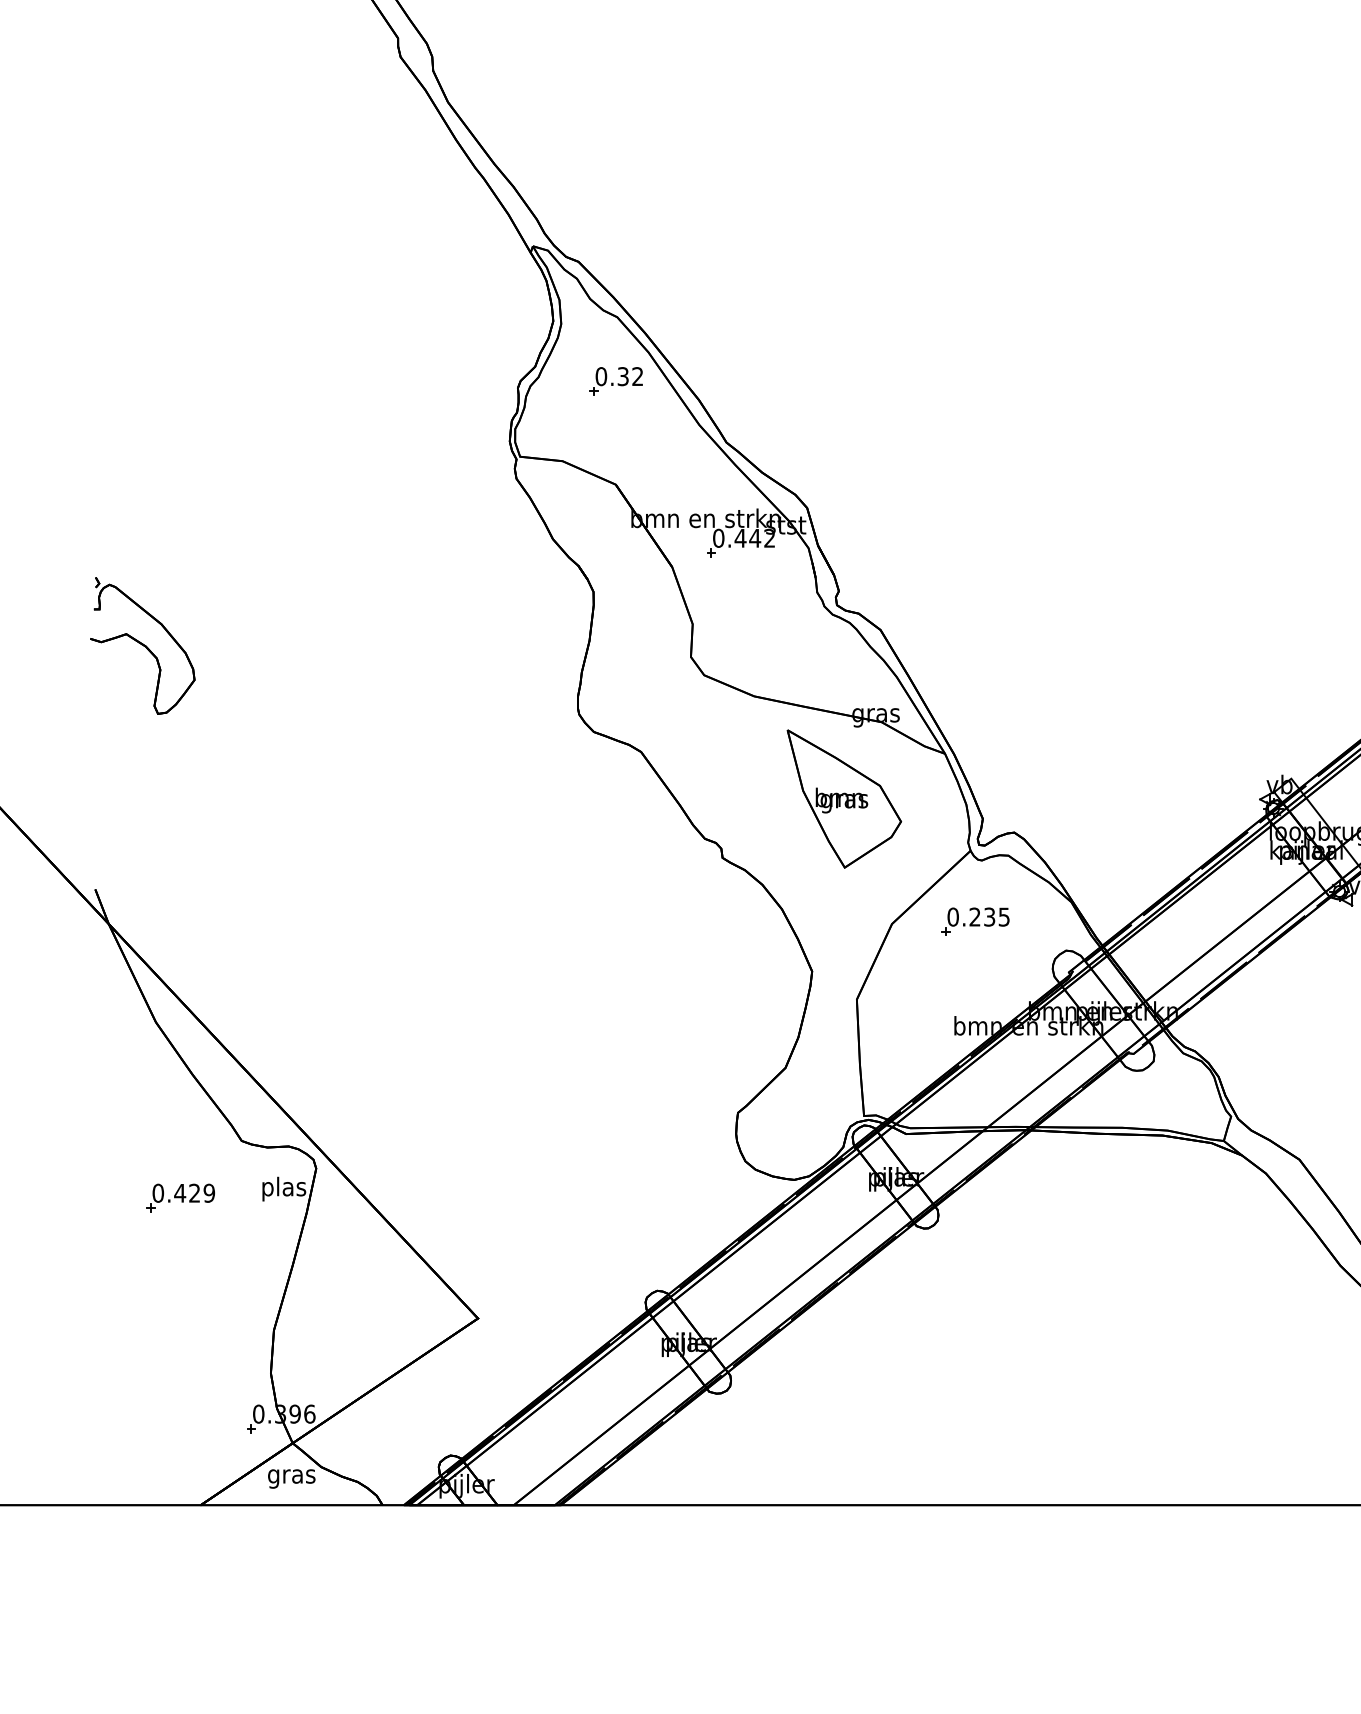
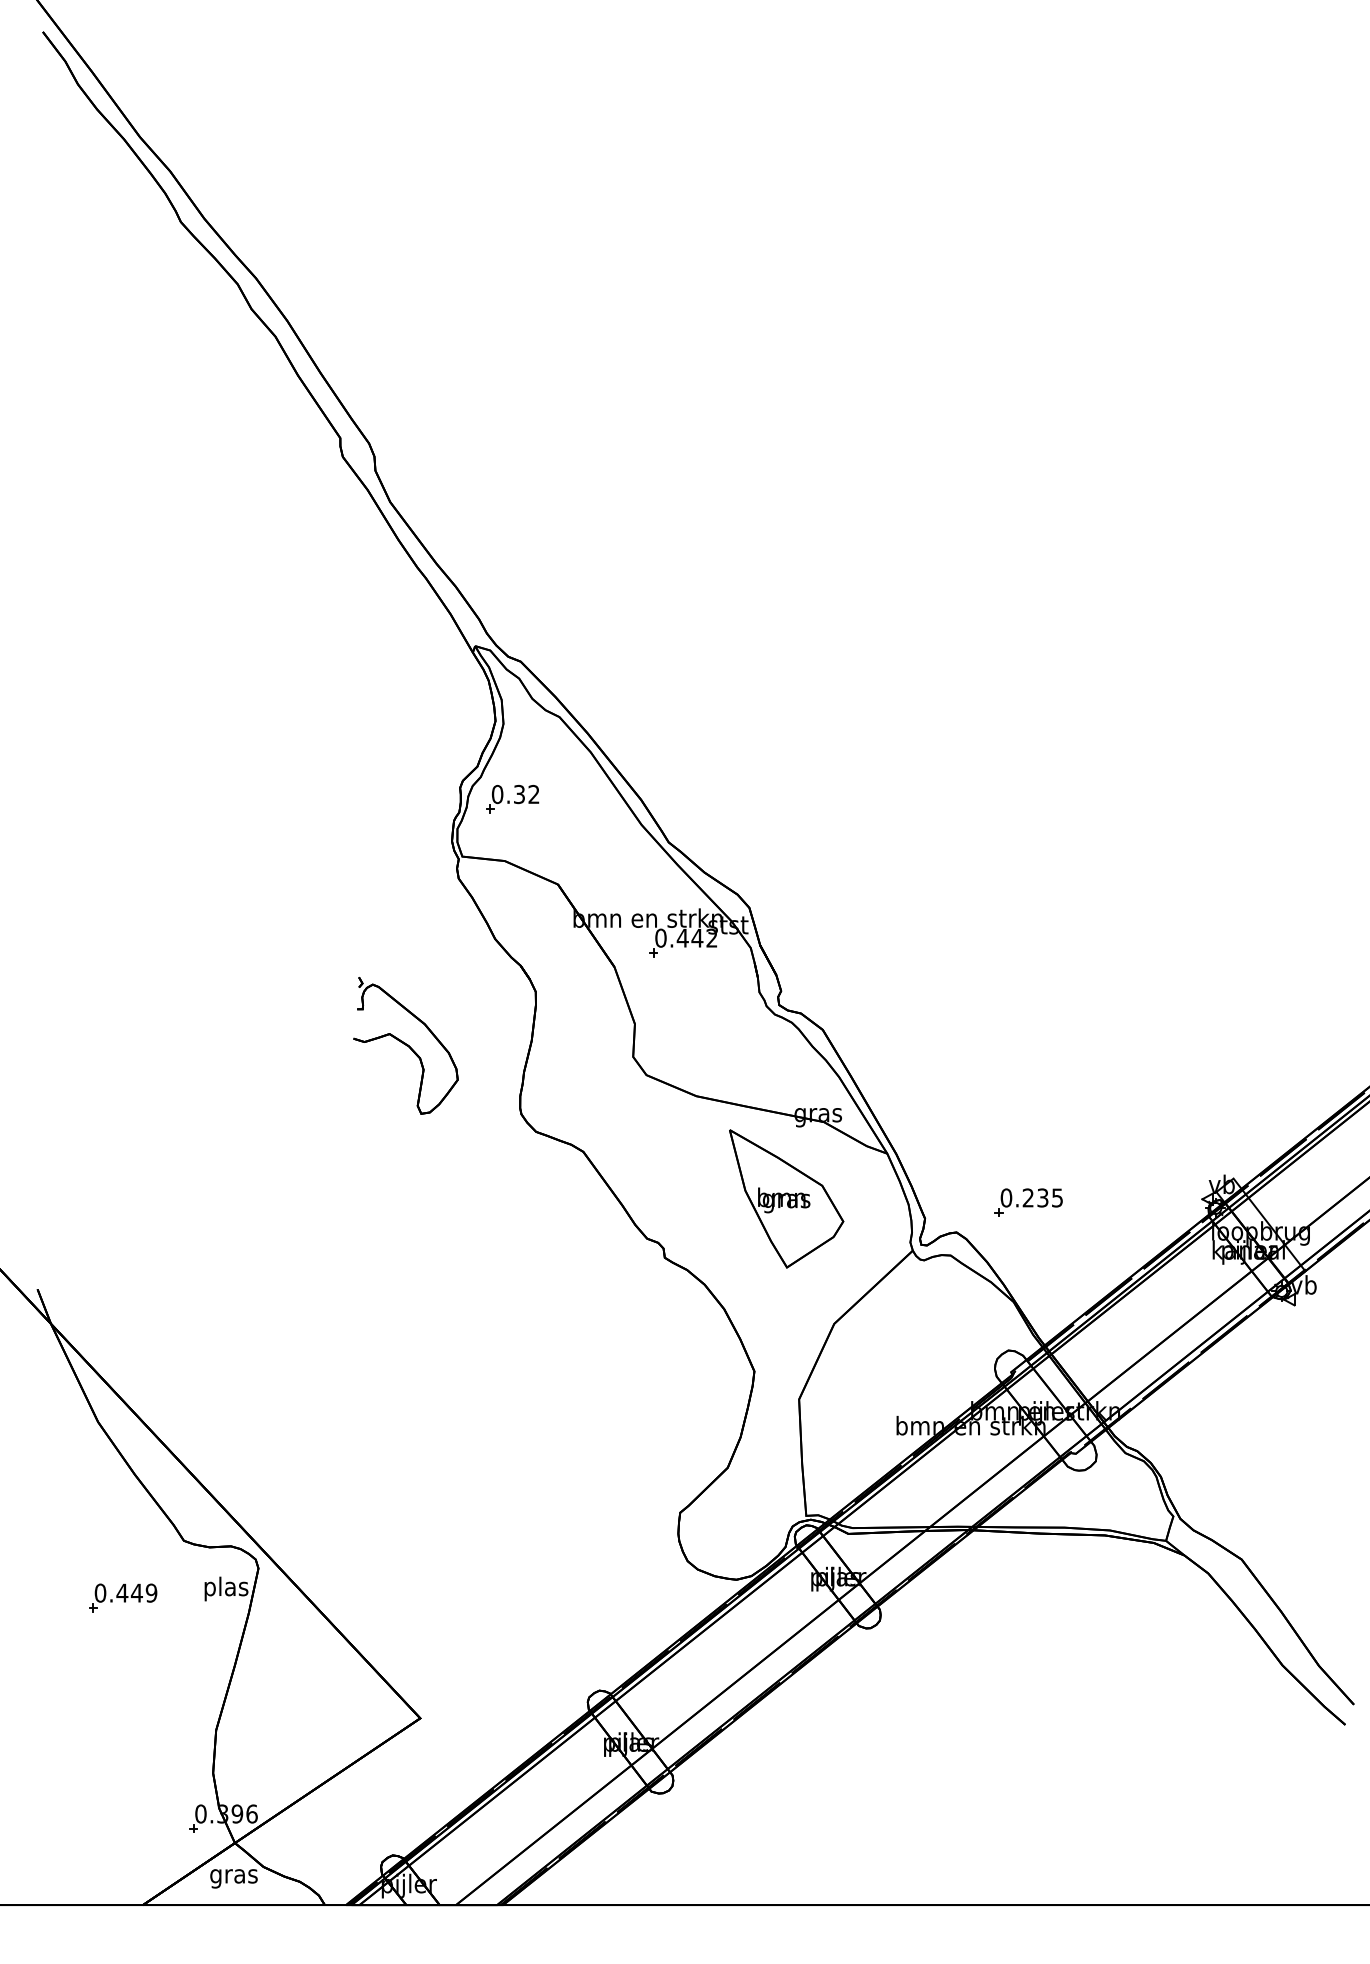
part: (616, 381) -> (512, 799), moved
part: (142, 645) -> (405, 1045), moved
part: (975, 921) -> (1028, 1202), moved
text: (194, 1192) -> (136, 1592), 0.429 -> 0.449

